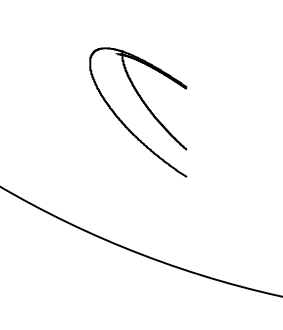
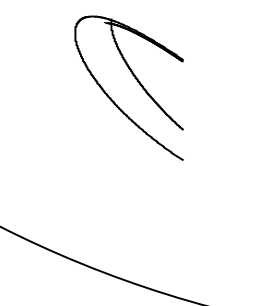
part: (145, 106) -> (137, 81), moved

